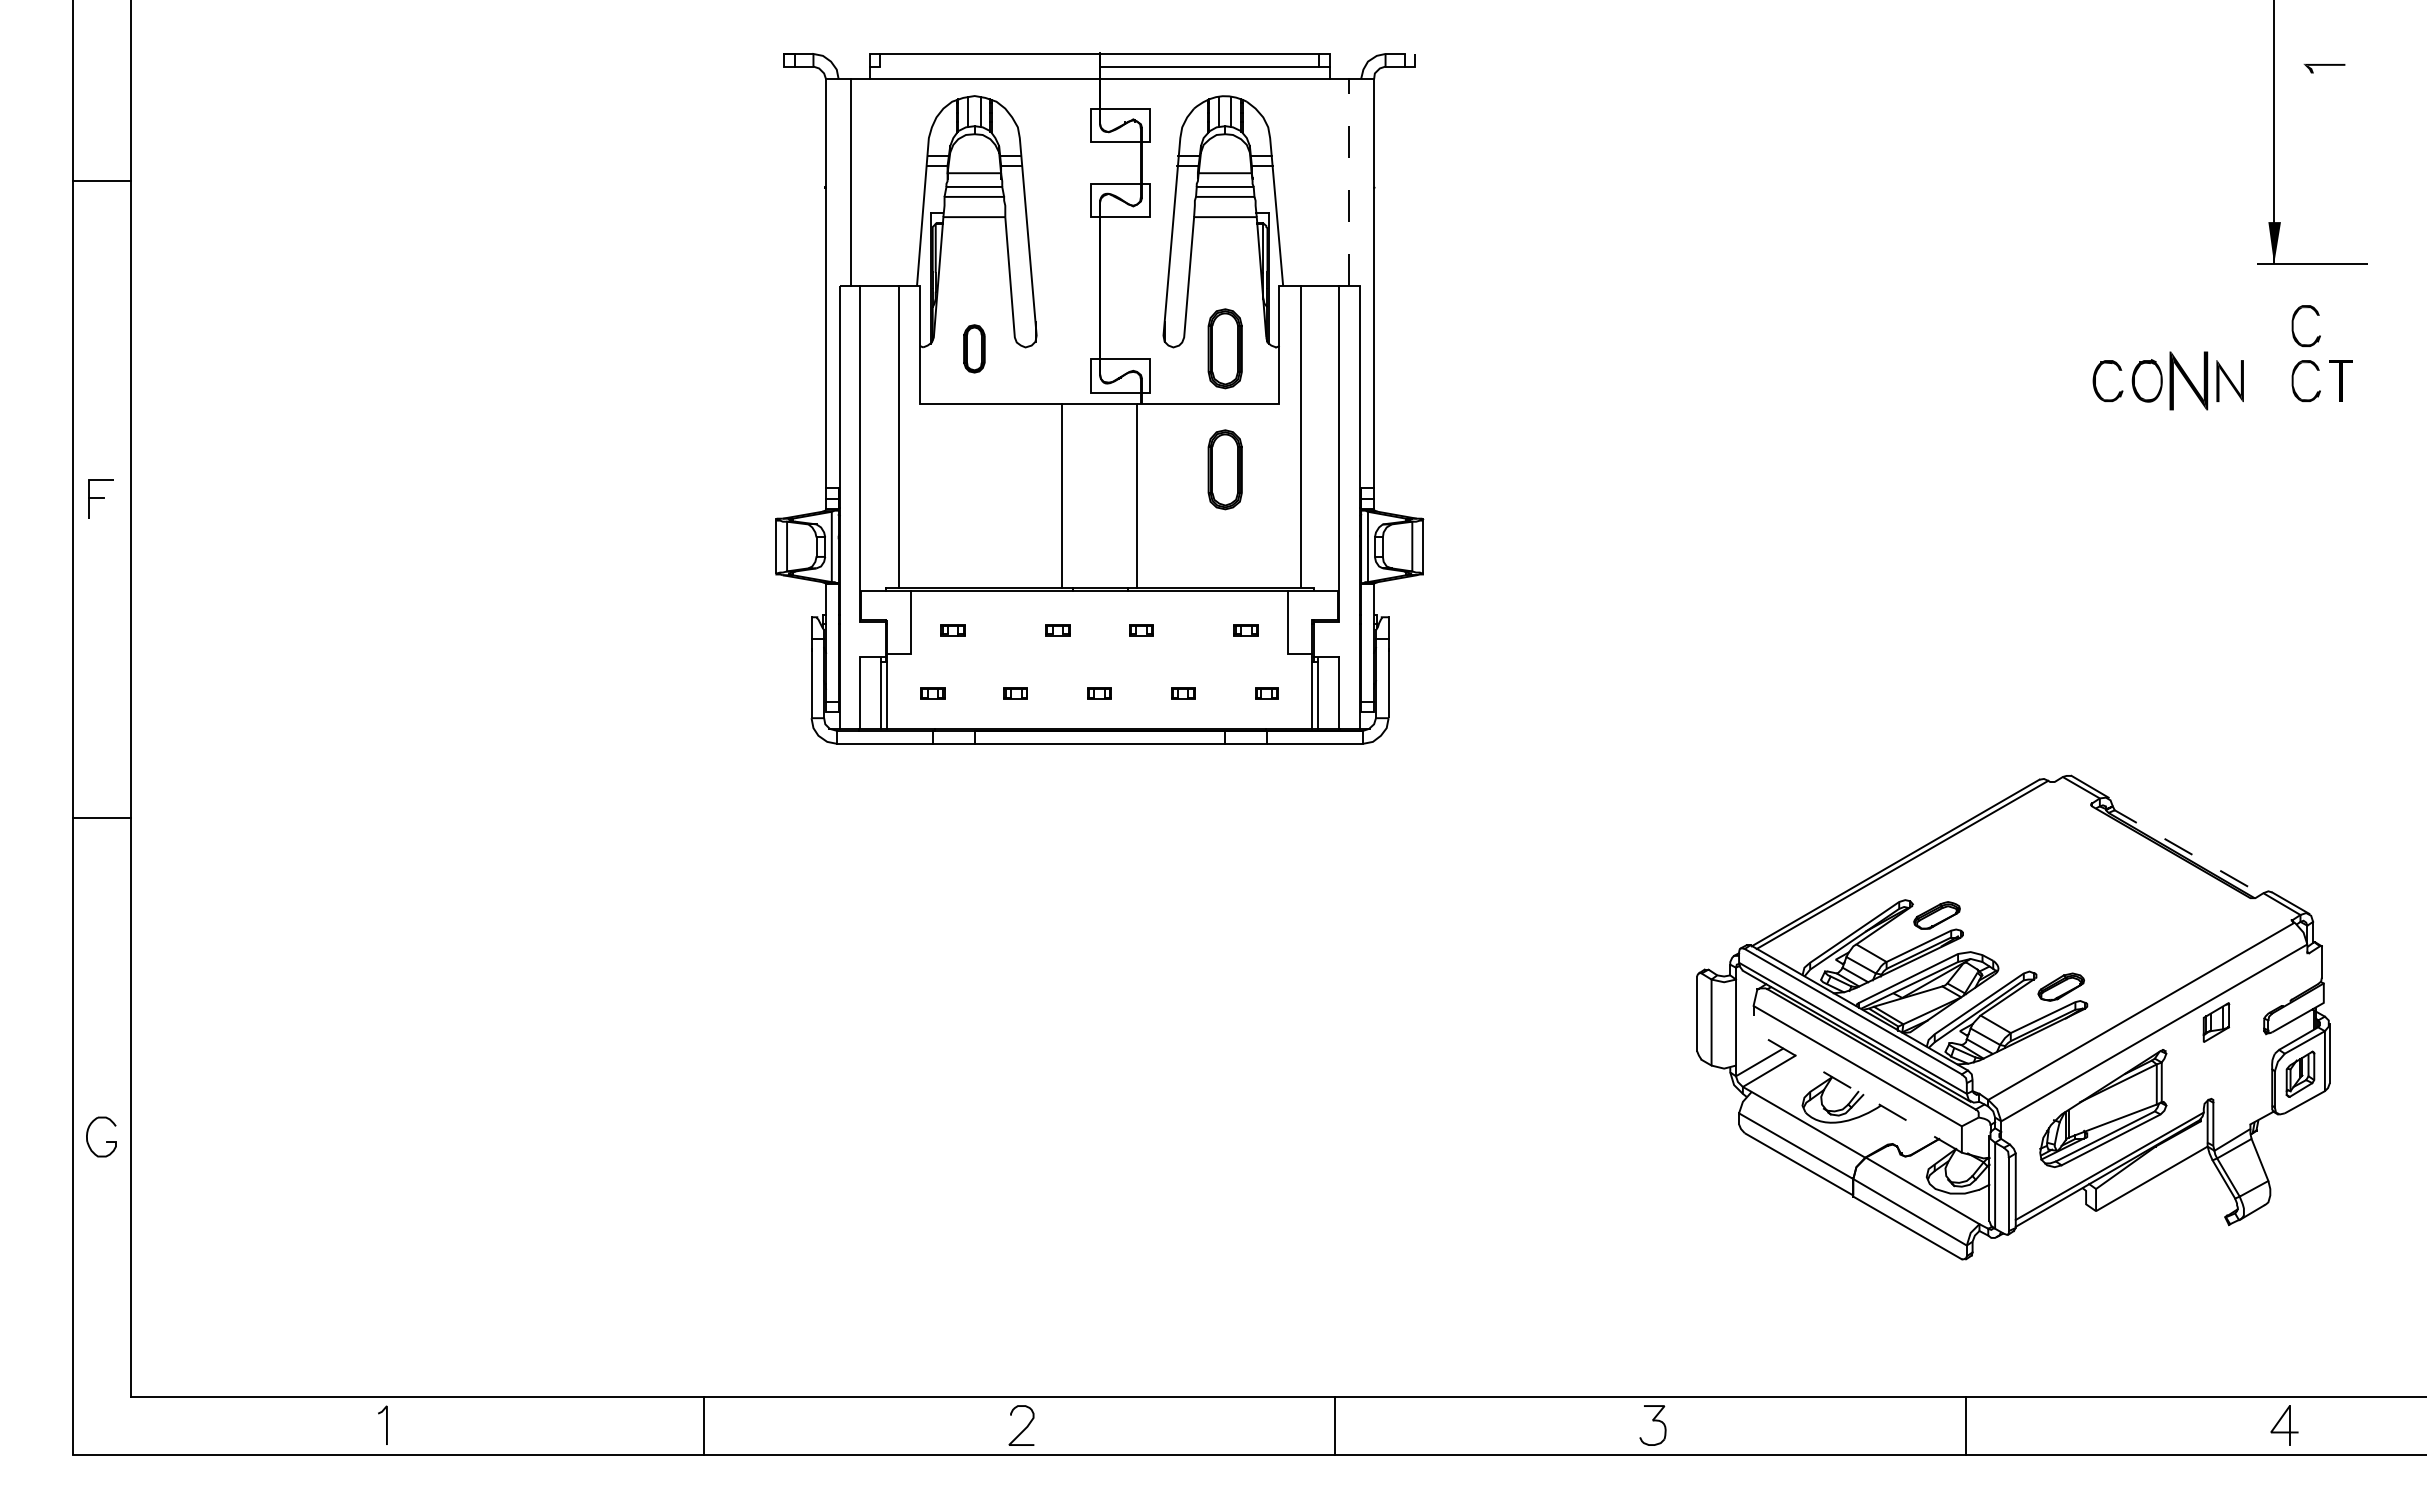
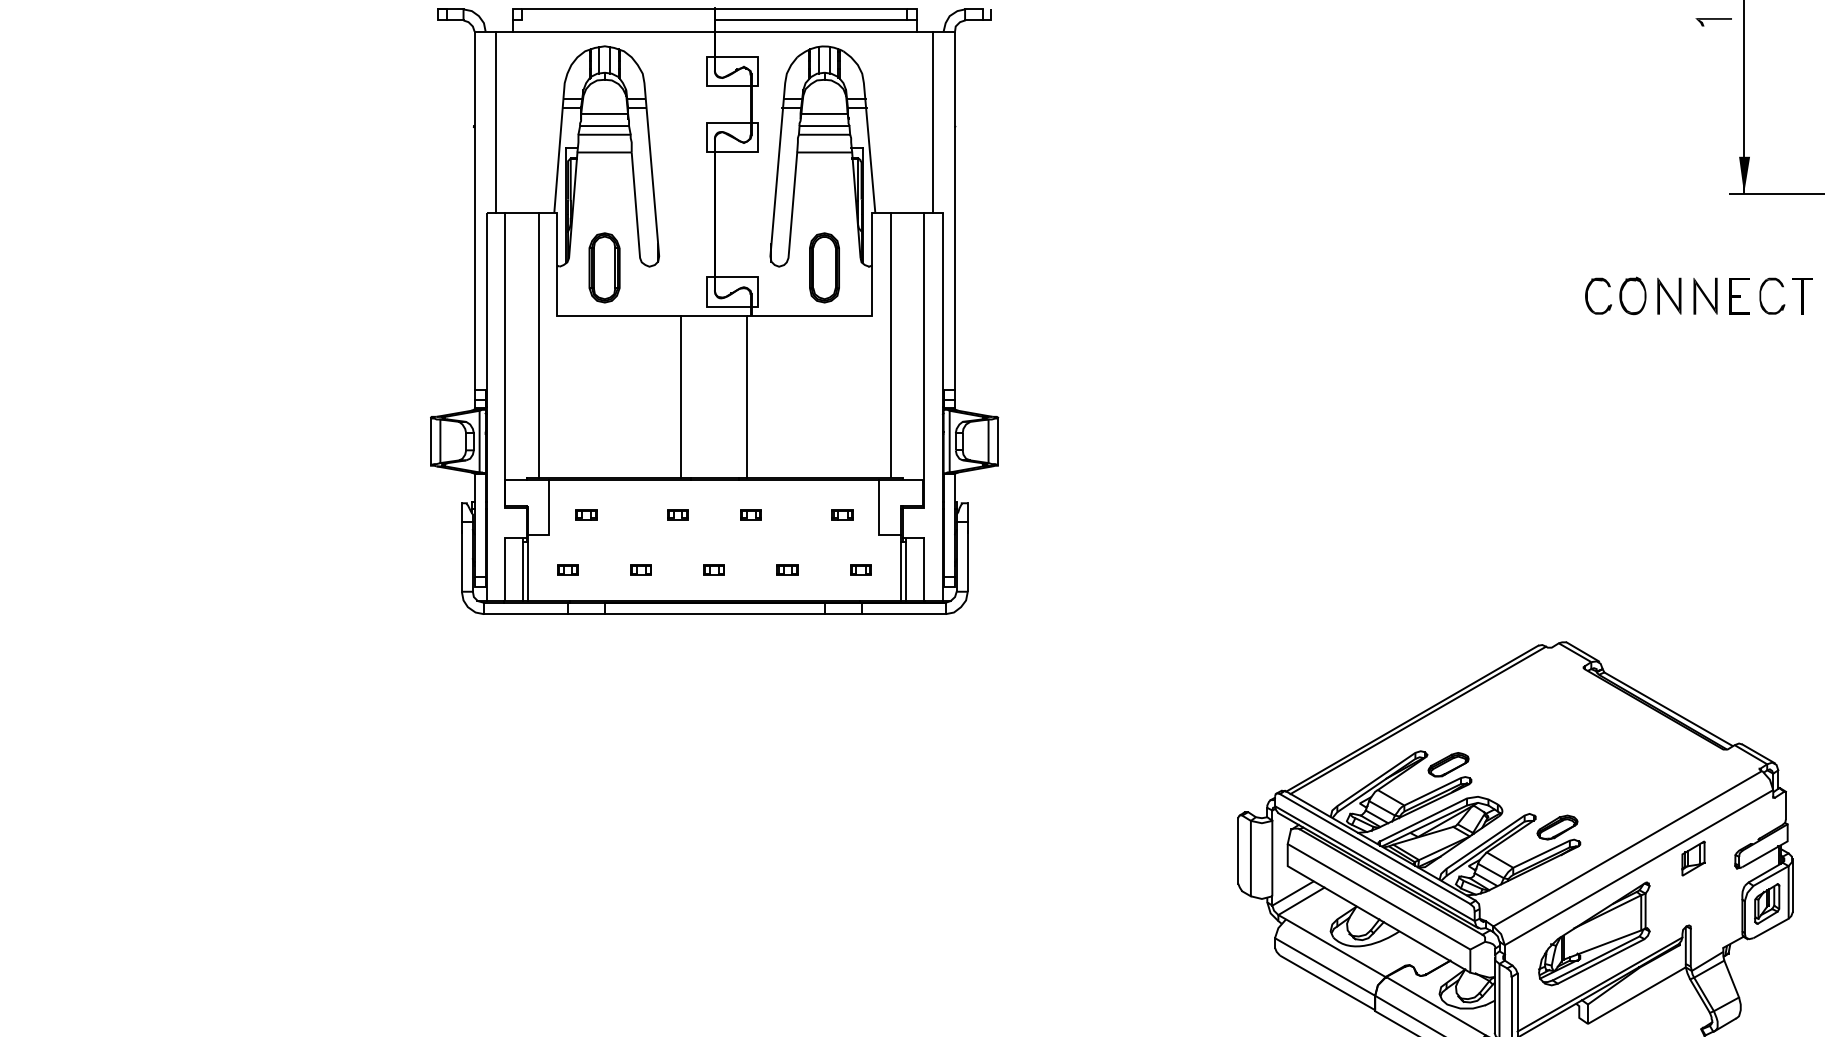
part: (2324, 68) -> (1713, 22), moved
line: (1348, 182) -> (932, 122), dashed -> solid
part: (2293, 326) -> (1761, 248), removed
part: (974, 348) -> (604, 267), size x1.67
part: (2268, 380) -> (1739, 295), added
part: (2188, 381) -> (1669, 296), size x0.71
part: (1224, 469) -> (823, 373), removed
line: (2184, 850) -> (1665, 707), dashed -> solid
line: (1845, 1084) -> (1368, 912), dashed -> solid

